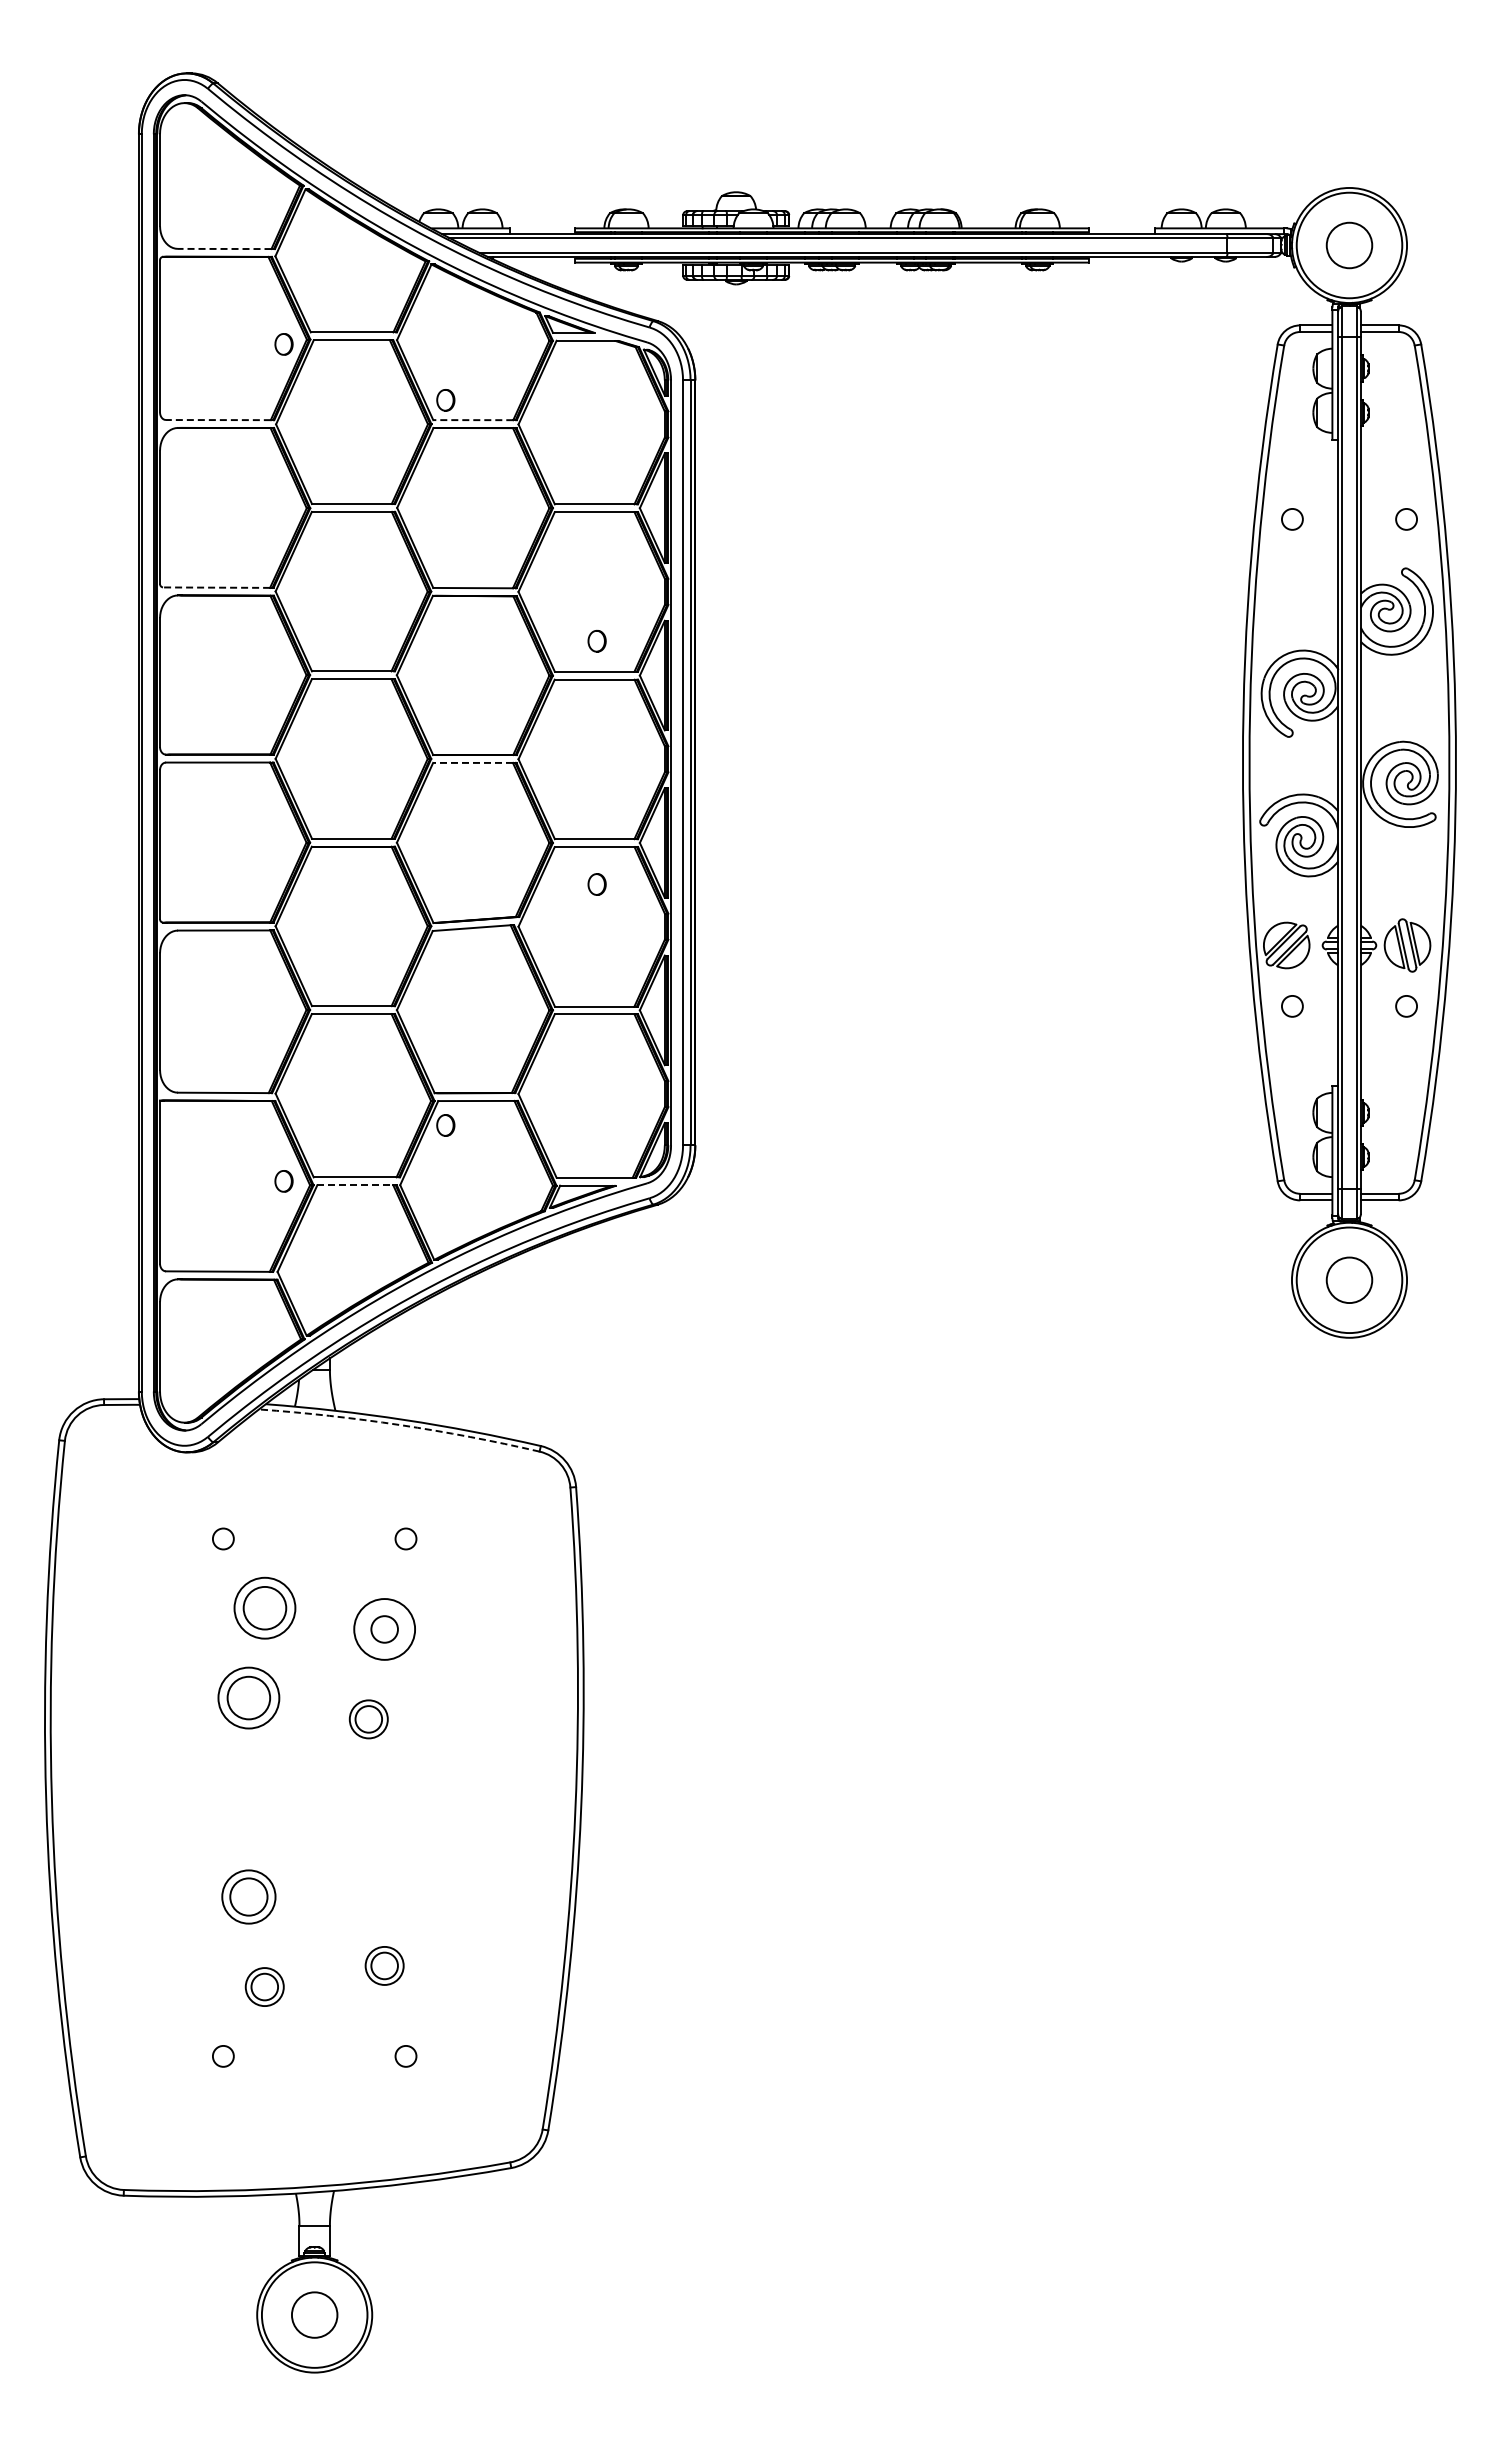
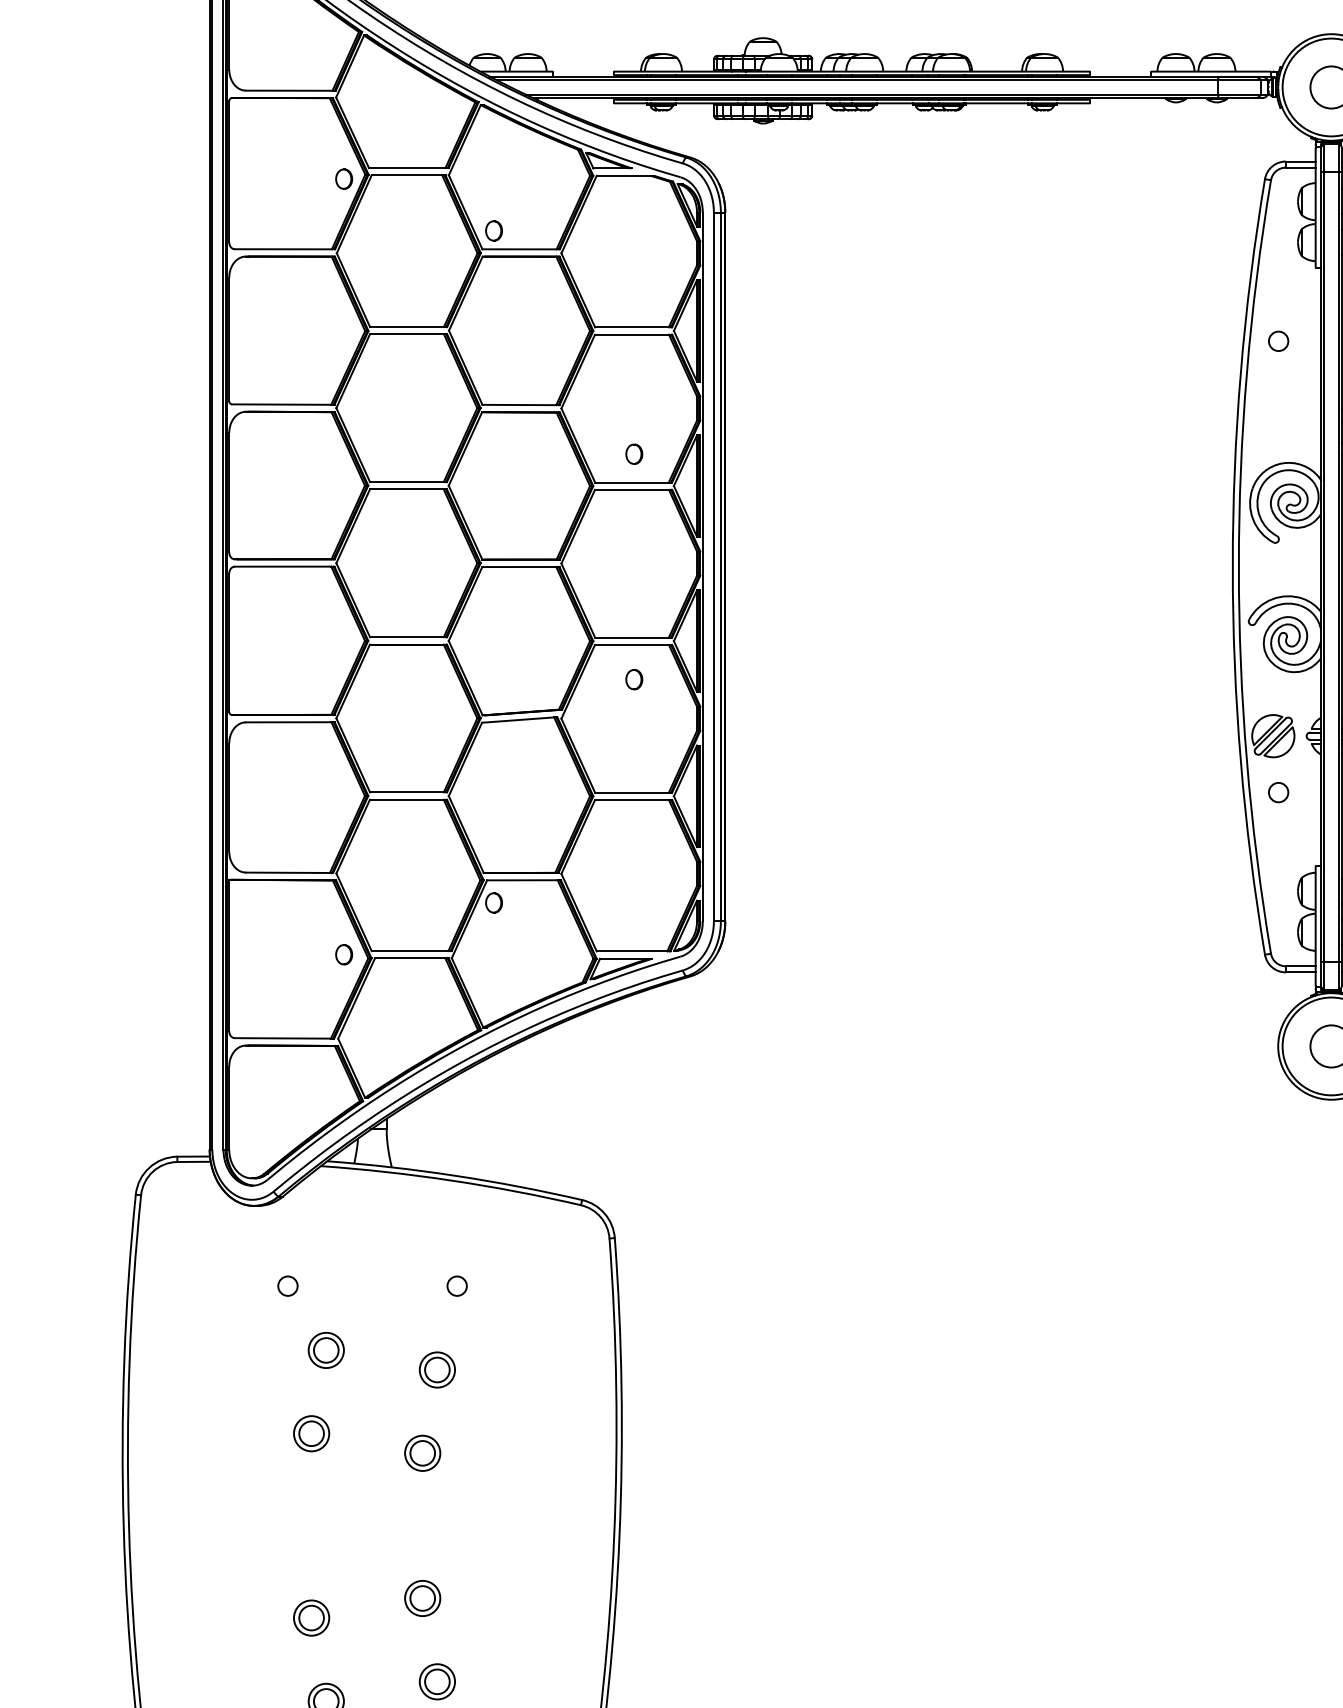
line: (224, 248) -> (288, 90), dashed -> solid
line: (217, 420) -> (282, 249), dashed -> solid
line: (472, 420) -> (518, 249), dashed -> solid
line: (216, 587) -> (281, 404), dashed -> solid
line: (473, 762) -> (519, 566), dashed -> solid
line: (355, 1185) -> (410, 958), dashed -> solid
arc: (400, 1425) -> (452, 1181), dashed -> solid
part: (264, 1608) -> (326, 1350), size x0.62
circle: (384, 1629) -> (437, 1370), size x0.62
part: (248, 1698) -> (311, 1433), size x0.62
part: (368, 1875) -> (422, 1598), added
part: (248, 1897) -> (311, 1618), size x0.71

